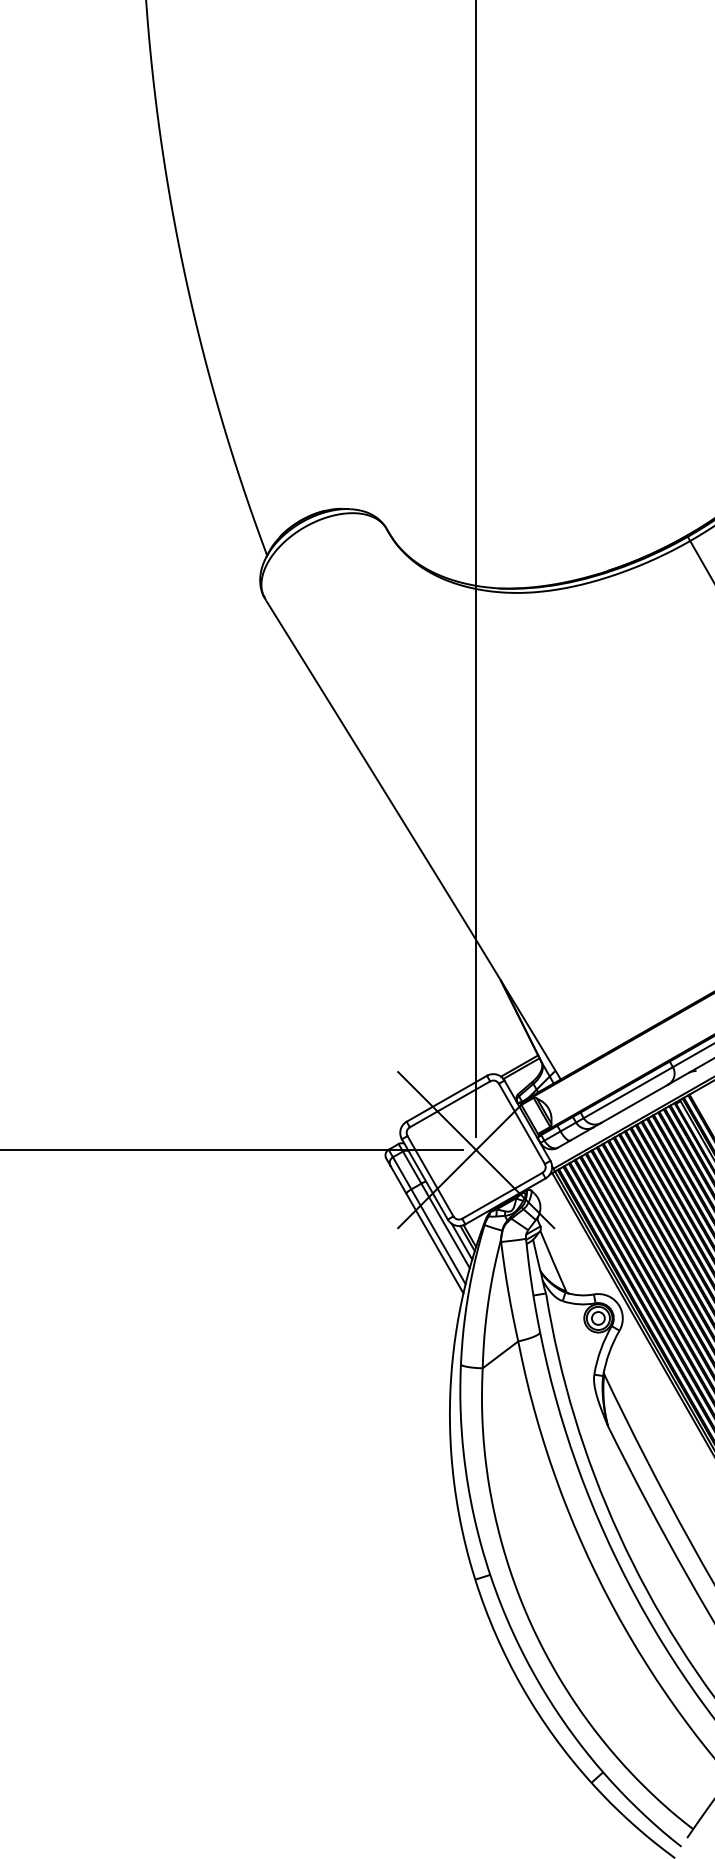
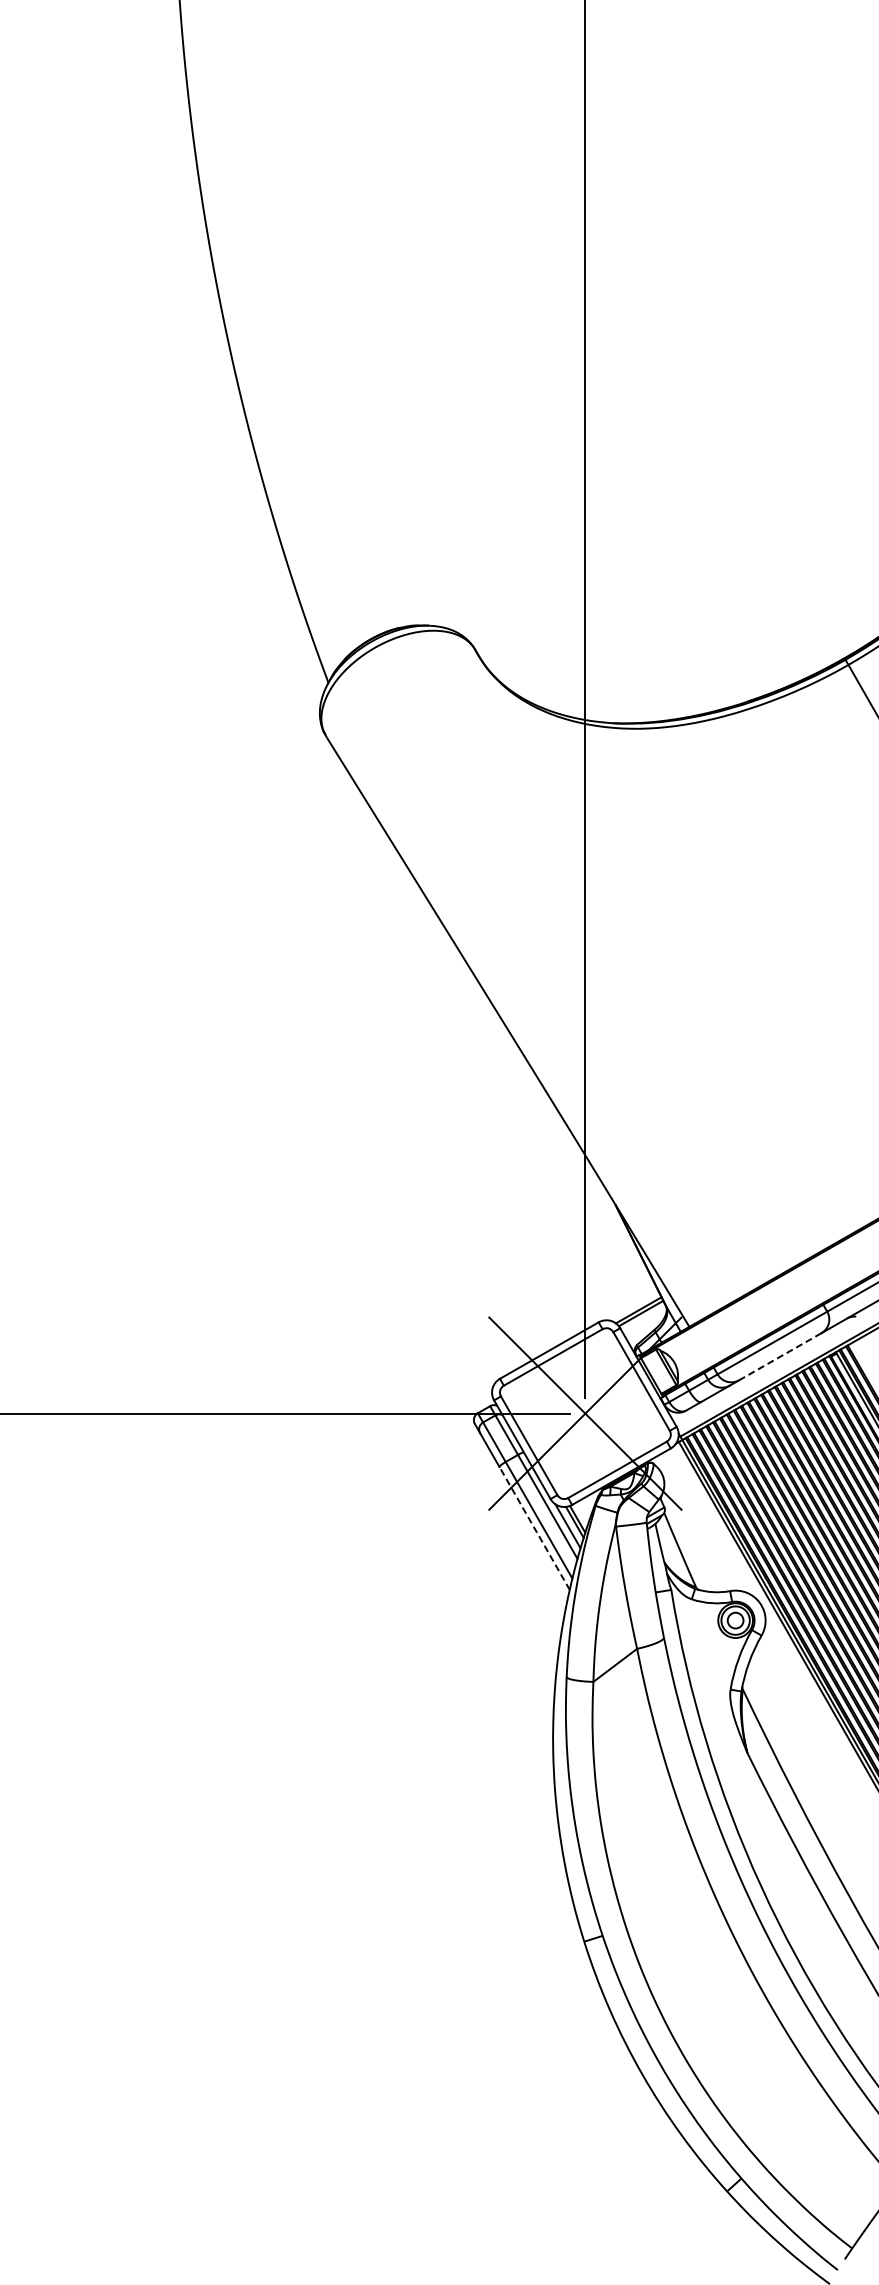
line: (634, 1104) -> (779, 1357), solid -> dashed
line: (434, 1243) -> (534, 1528), solid -> dashed

